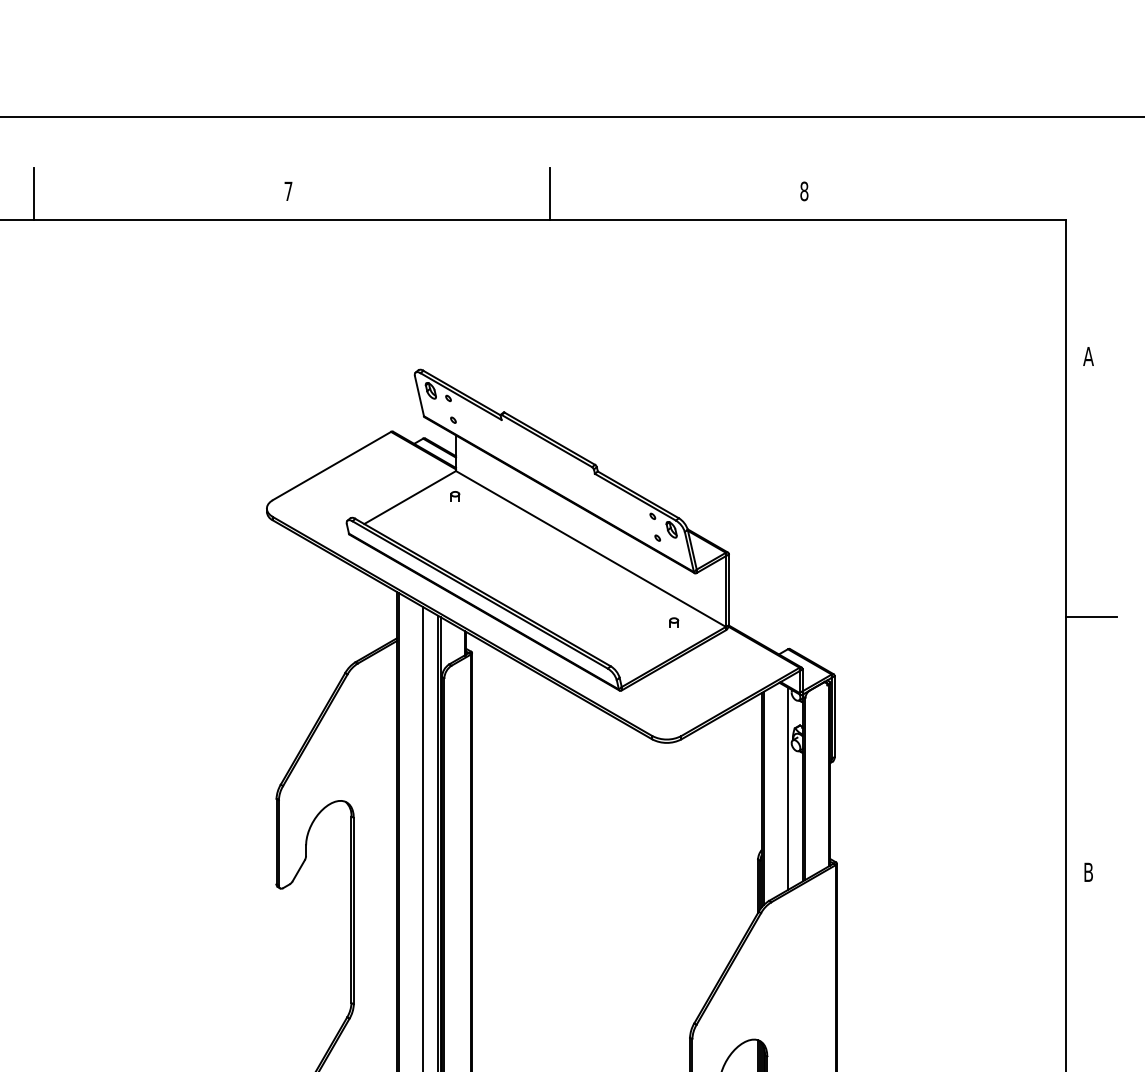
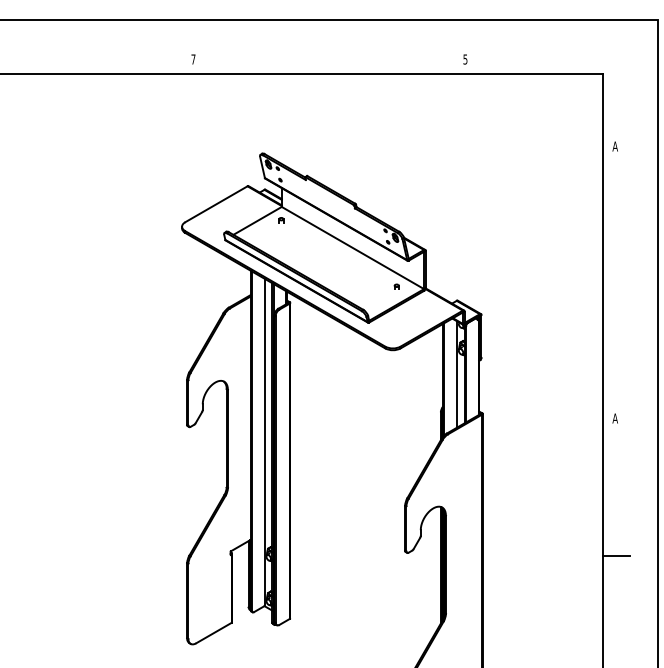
text: (804, 191) -> (465, 59), 8 -> 5
line: (34, 193) -> (59, 60), removed
line: (550, 193) -> (331, 60), removed
line: (1090, 616) -> (616, 283), removed
text: (1087, 872) -> (614, 418), B -> A

